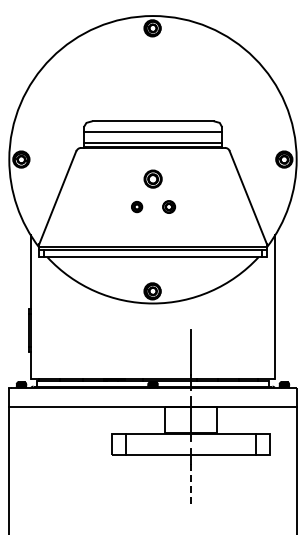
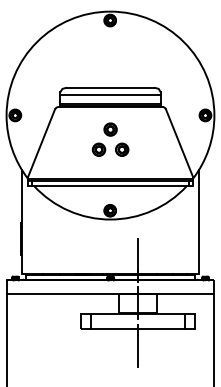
part: (136, 206) -> (98, 149), size x1.67
part: (168, 206) -> (121, 149), size x1.43
line: (190, 486) -> (137, 351), dashed -> solid

